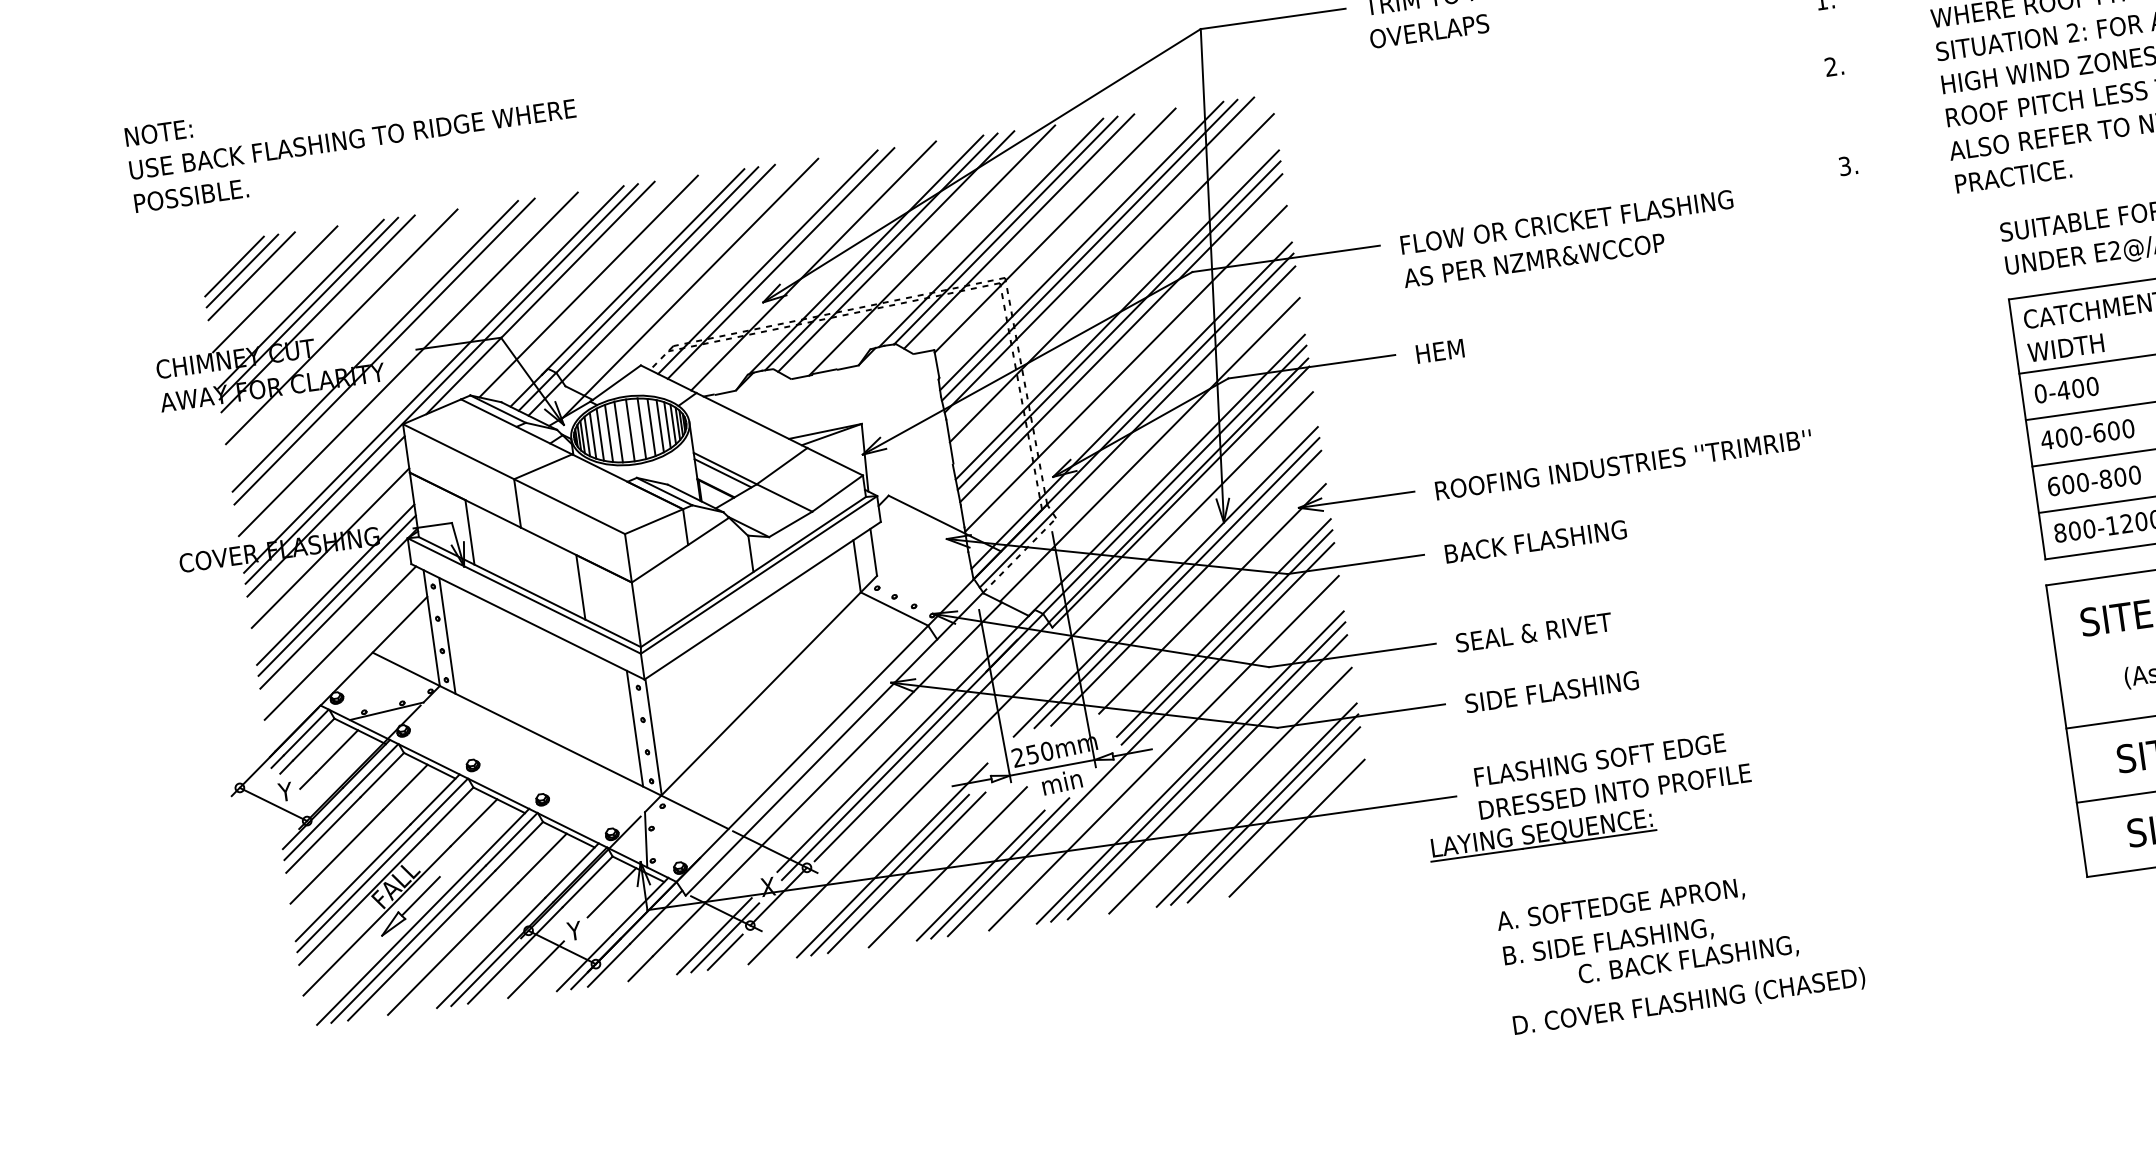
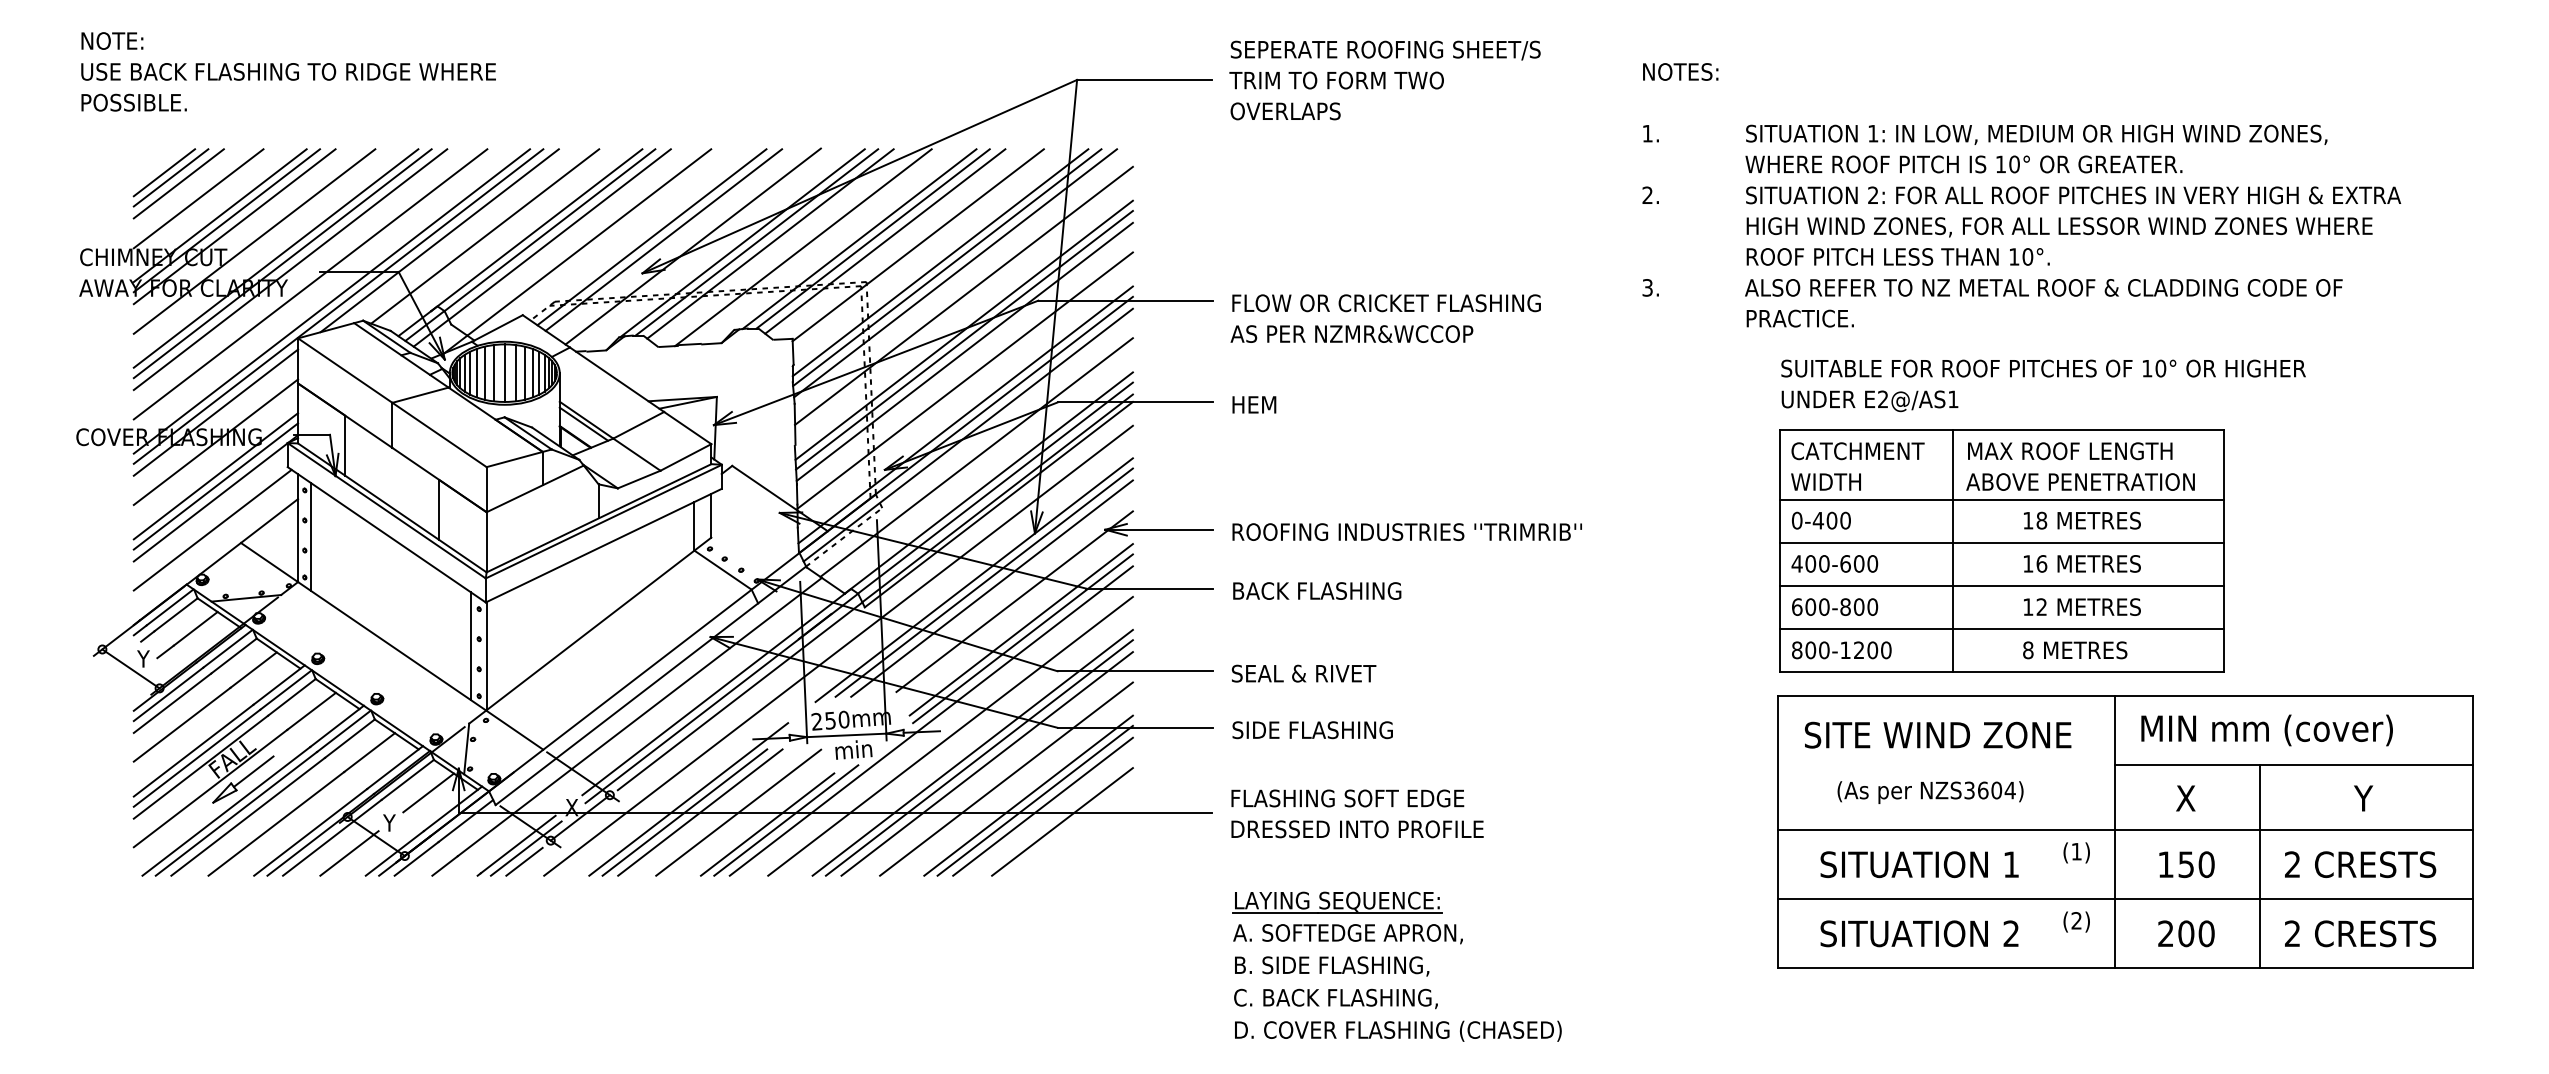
line: (366, 341) -> (275, 258), added
part: (1542, 834) -> (1337, 902), moved
text: (1688, 960) -> (1335, 998), moved

